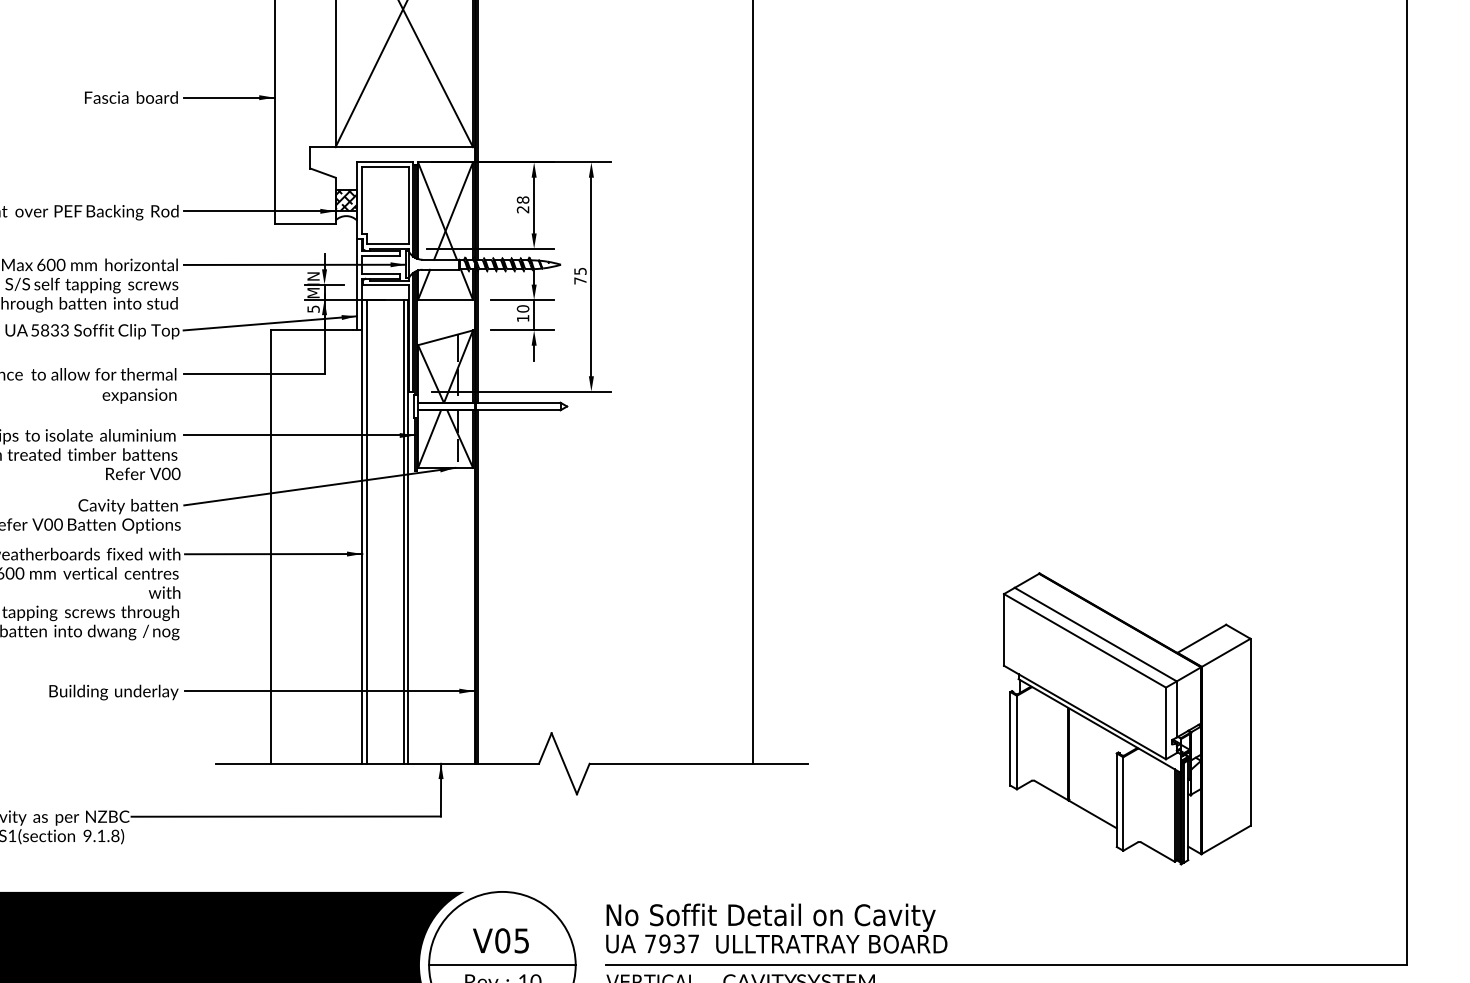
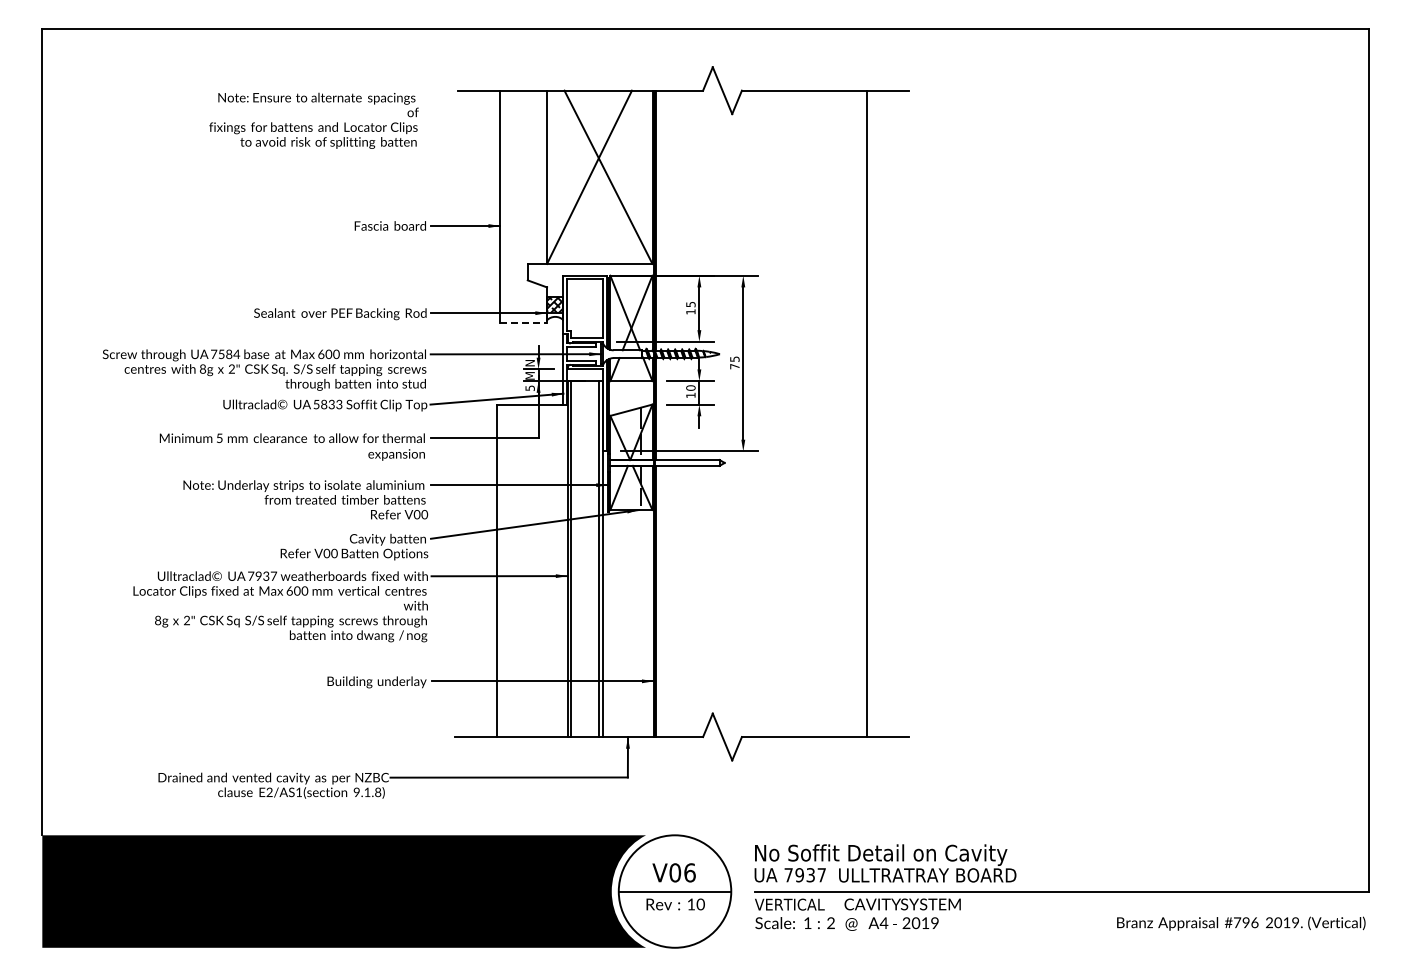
text: (522, 203) -> (690, 307), 28 -> 15
line: (306, 223) -> (524, 322), solid -> dashed
part: (1127, 718) -> (1154, 702), removed
text: (521, 940) -> (689, 872), V05 -> V06

